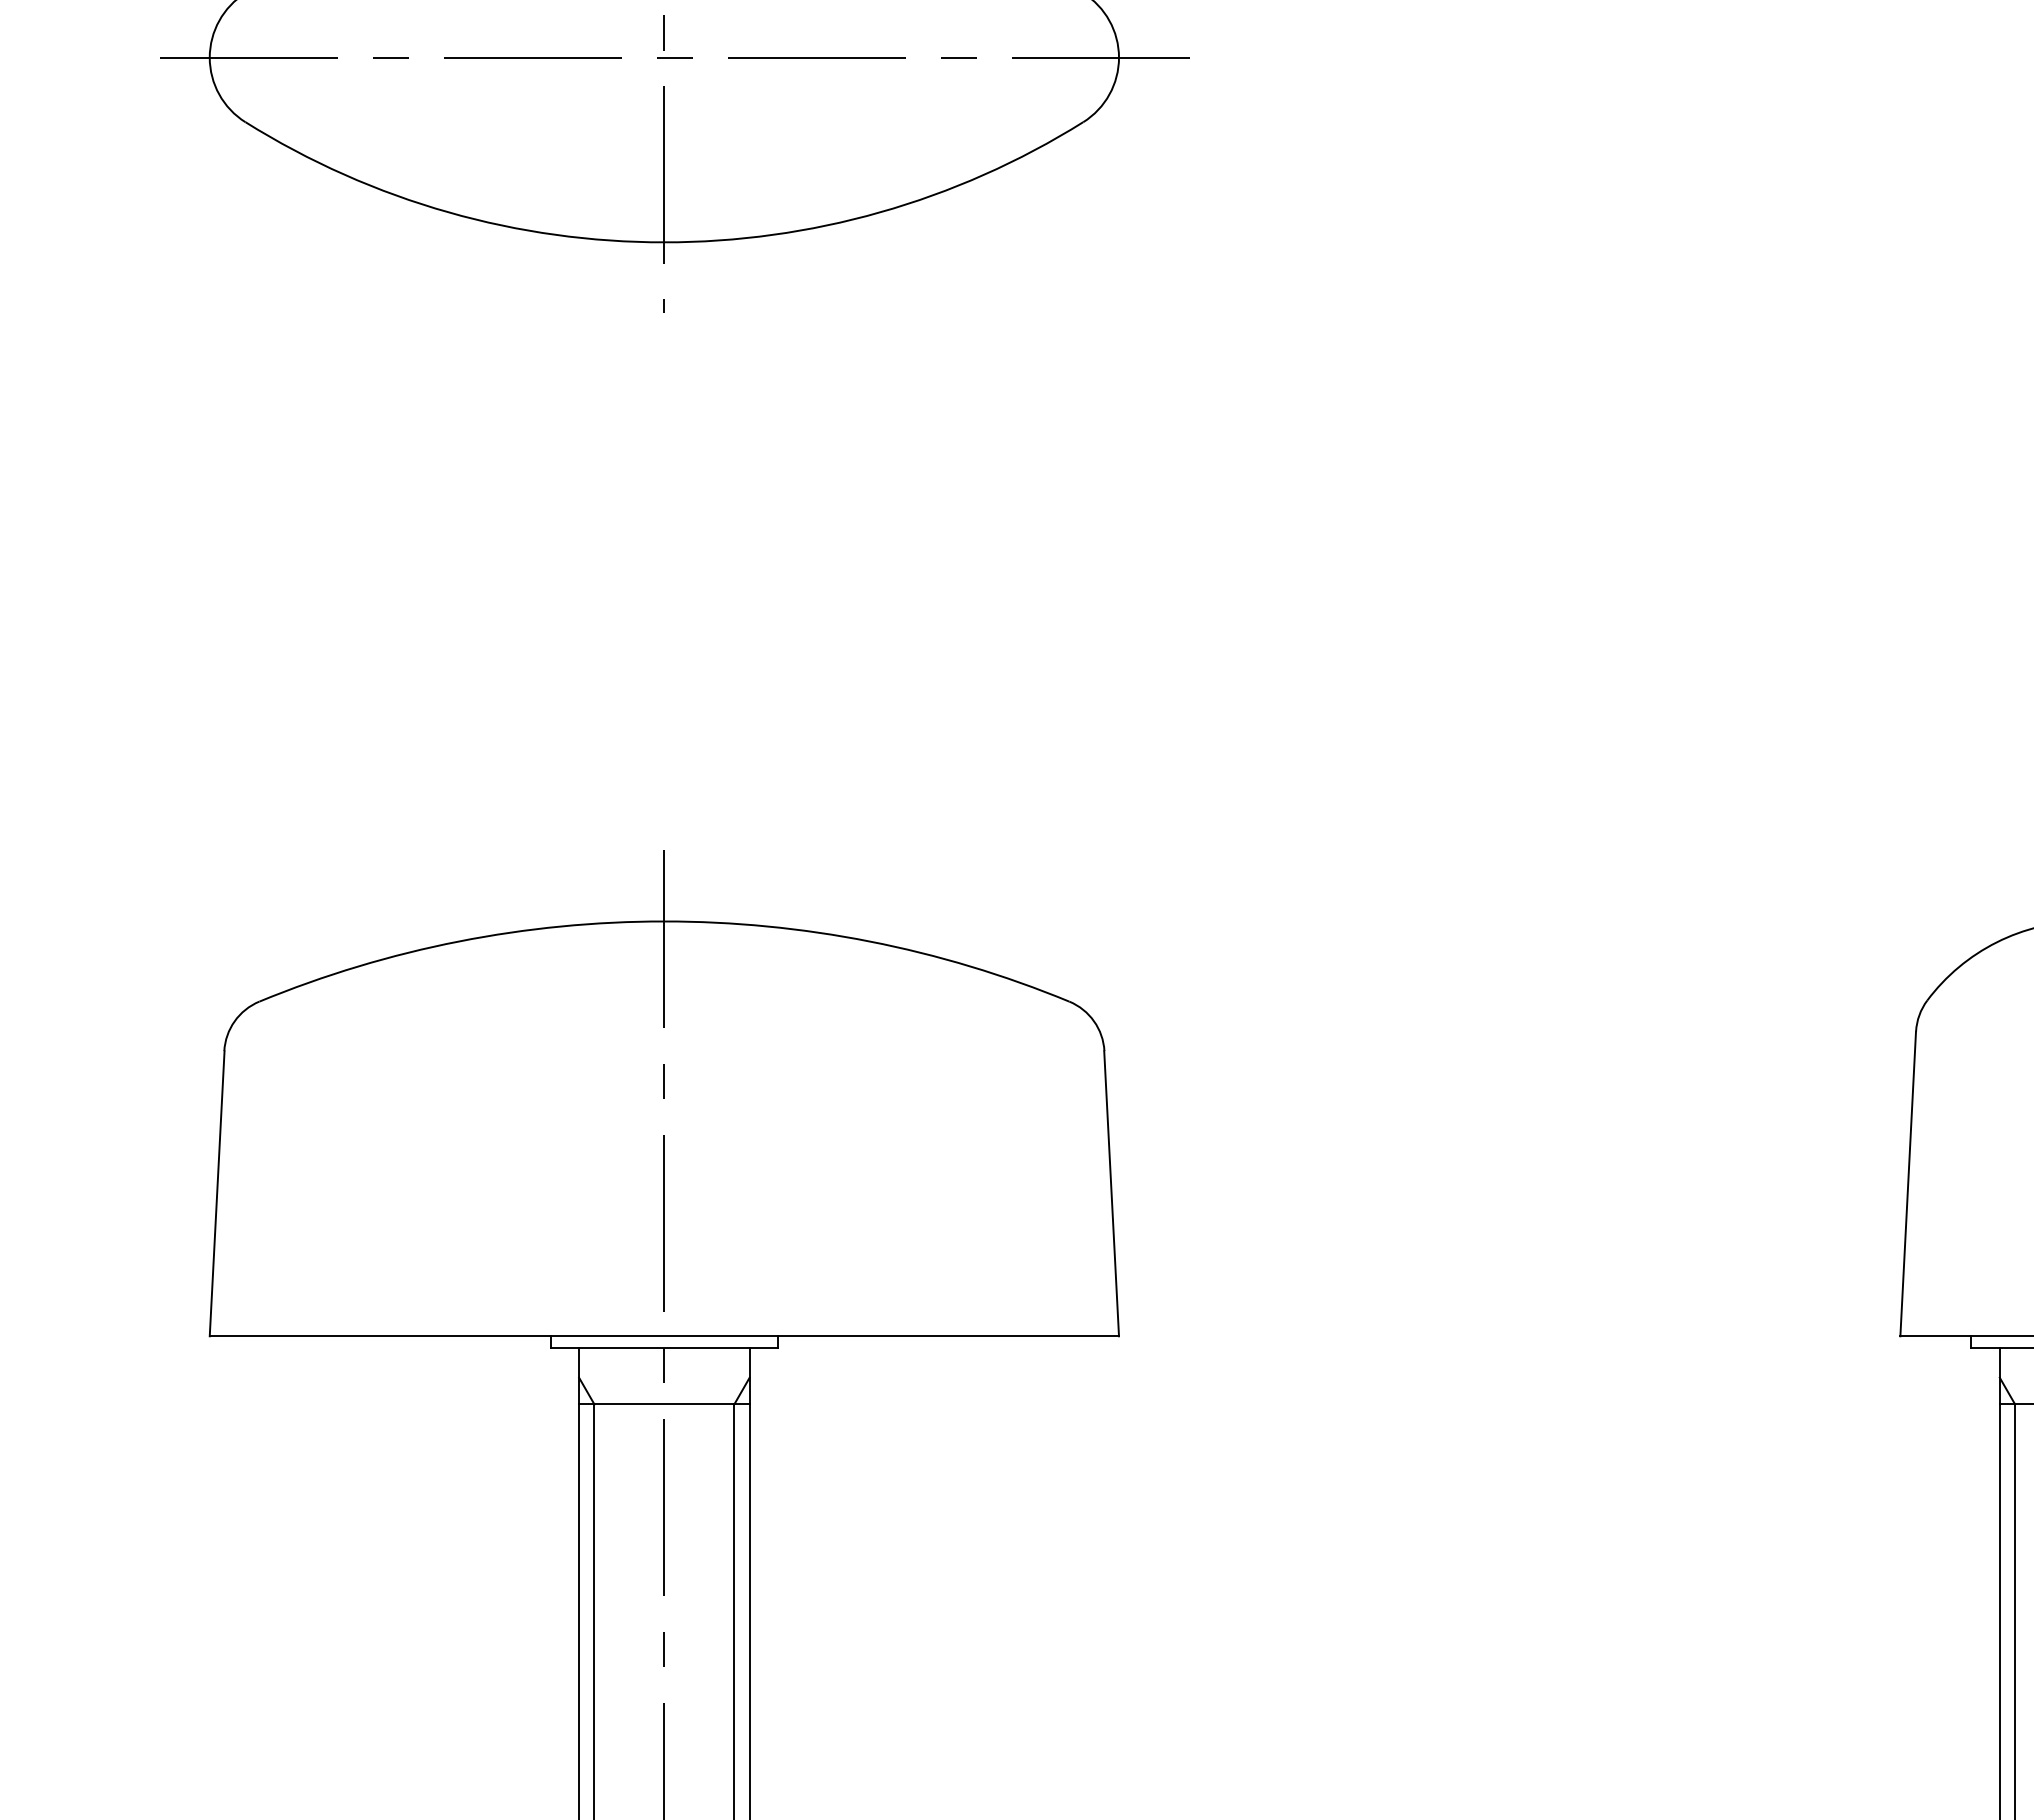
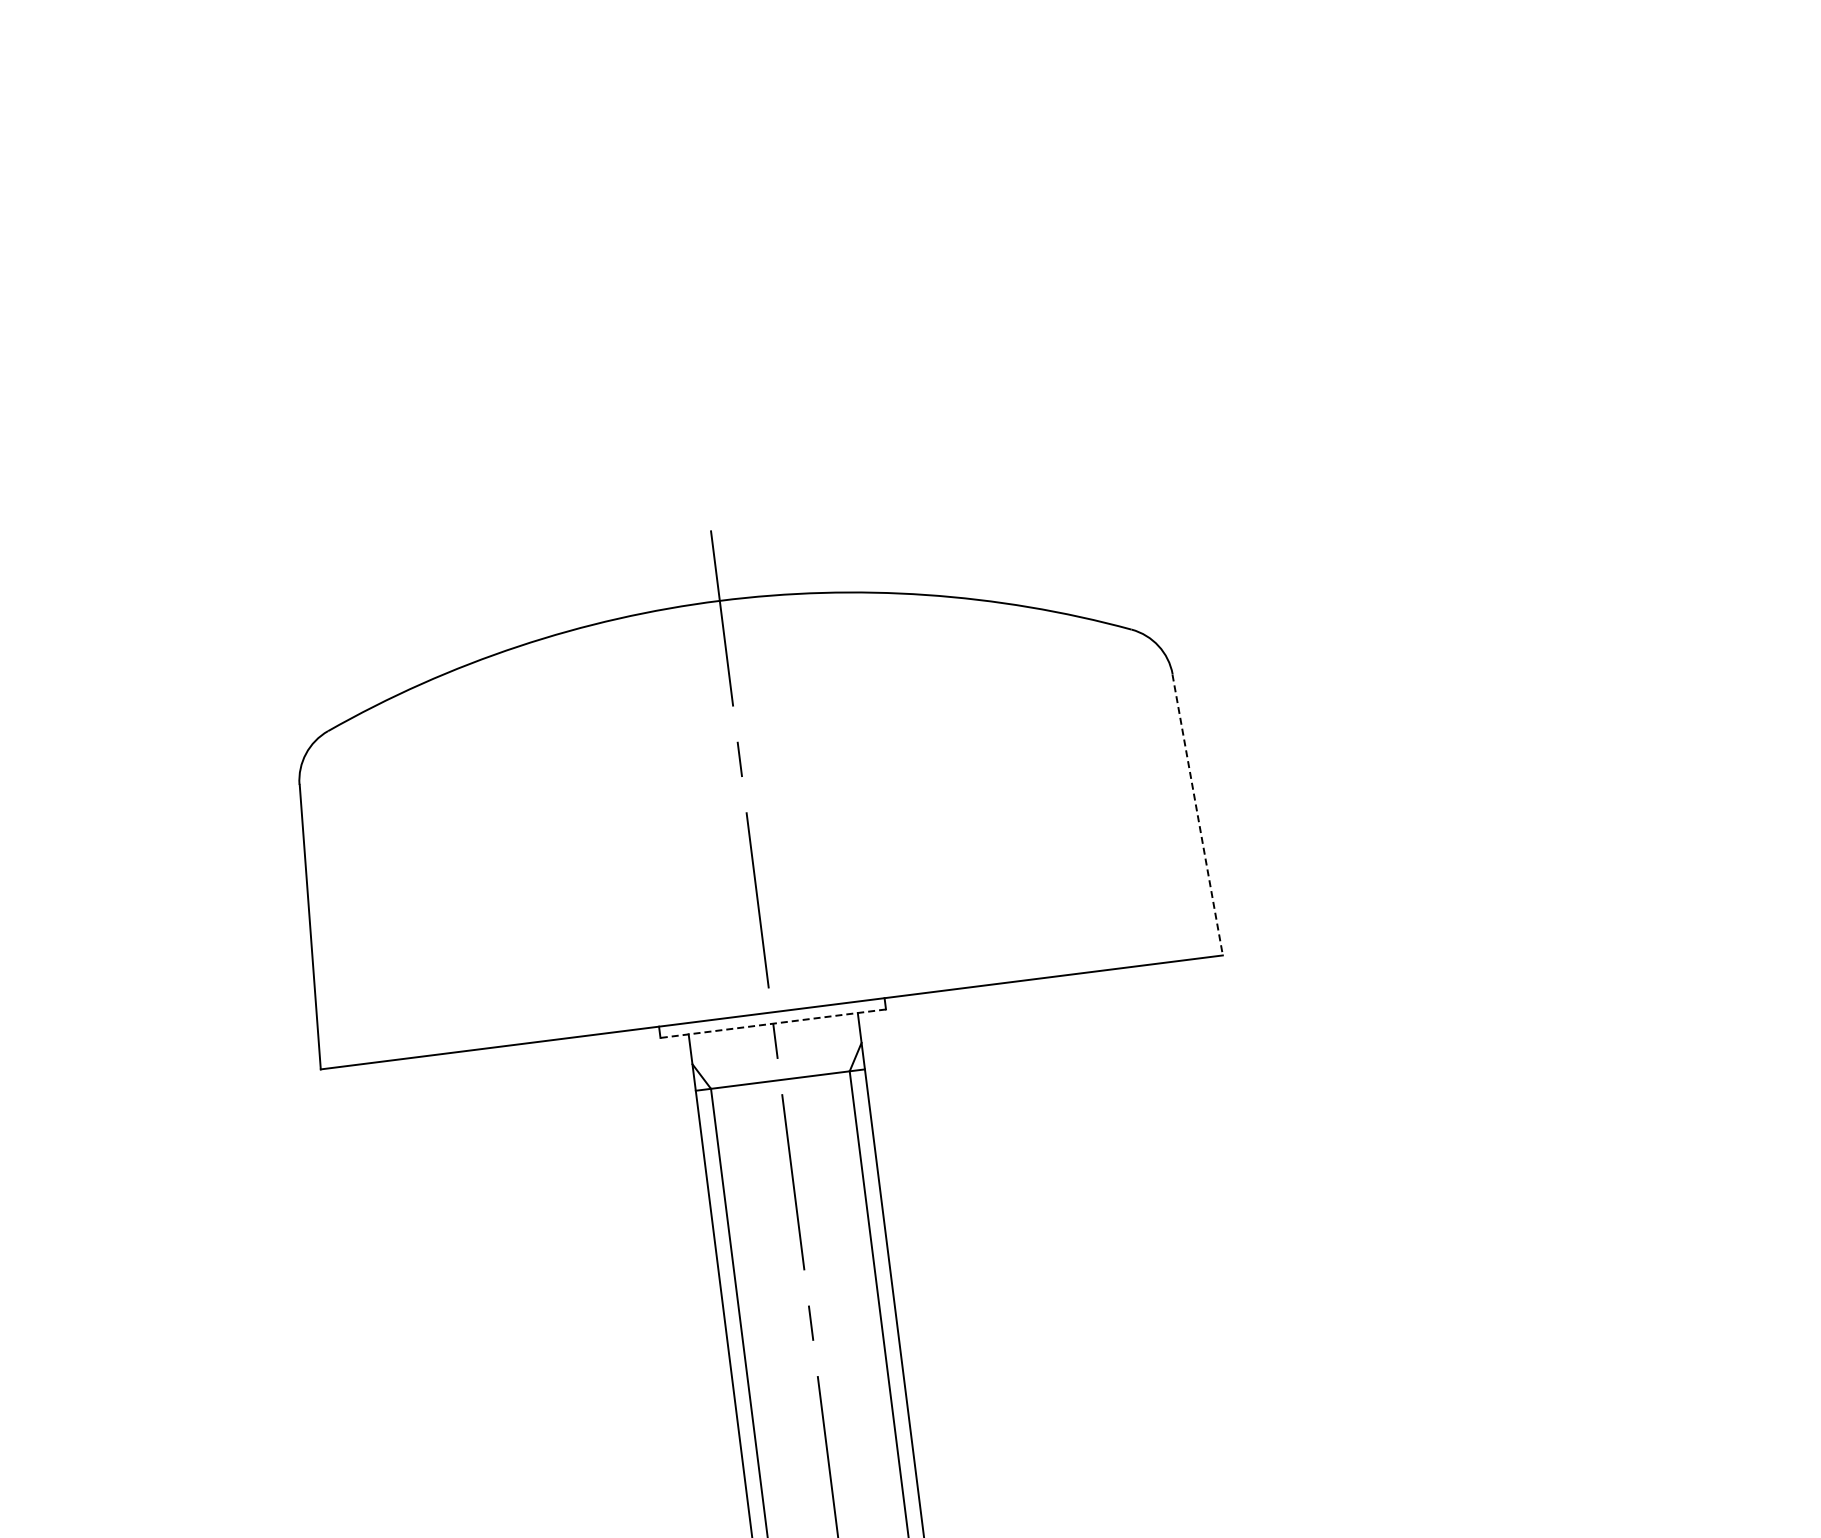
line: (1111, 1193) -> (1197, 814), solid -> dashed
line: (664, 1347) -> (773, 1023), solid -> dashed

